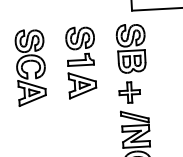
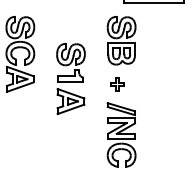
part: (80, 62) -> (70, 78), moved
part: (129, 92) -> (117, 84), size x0.6

